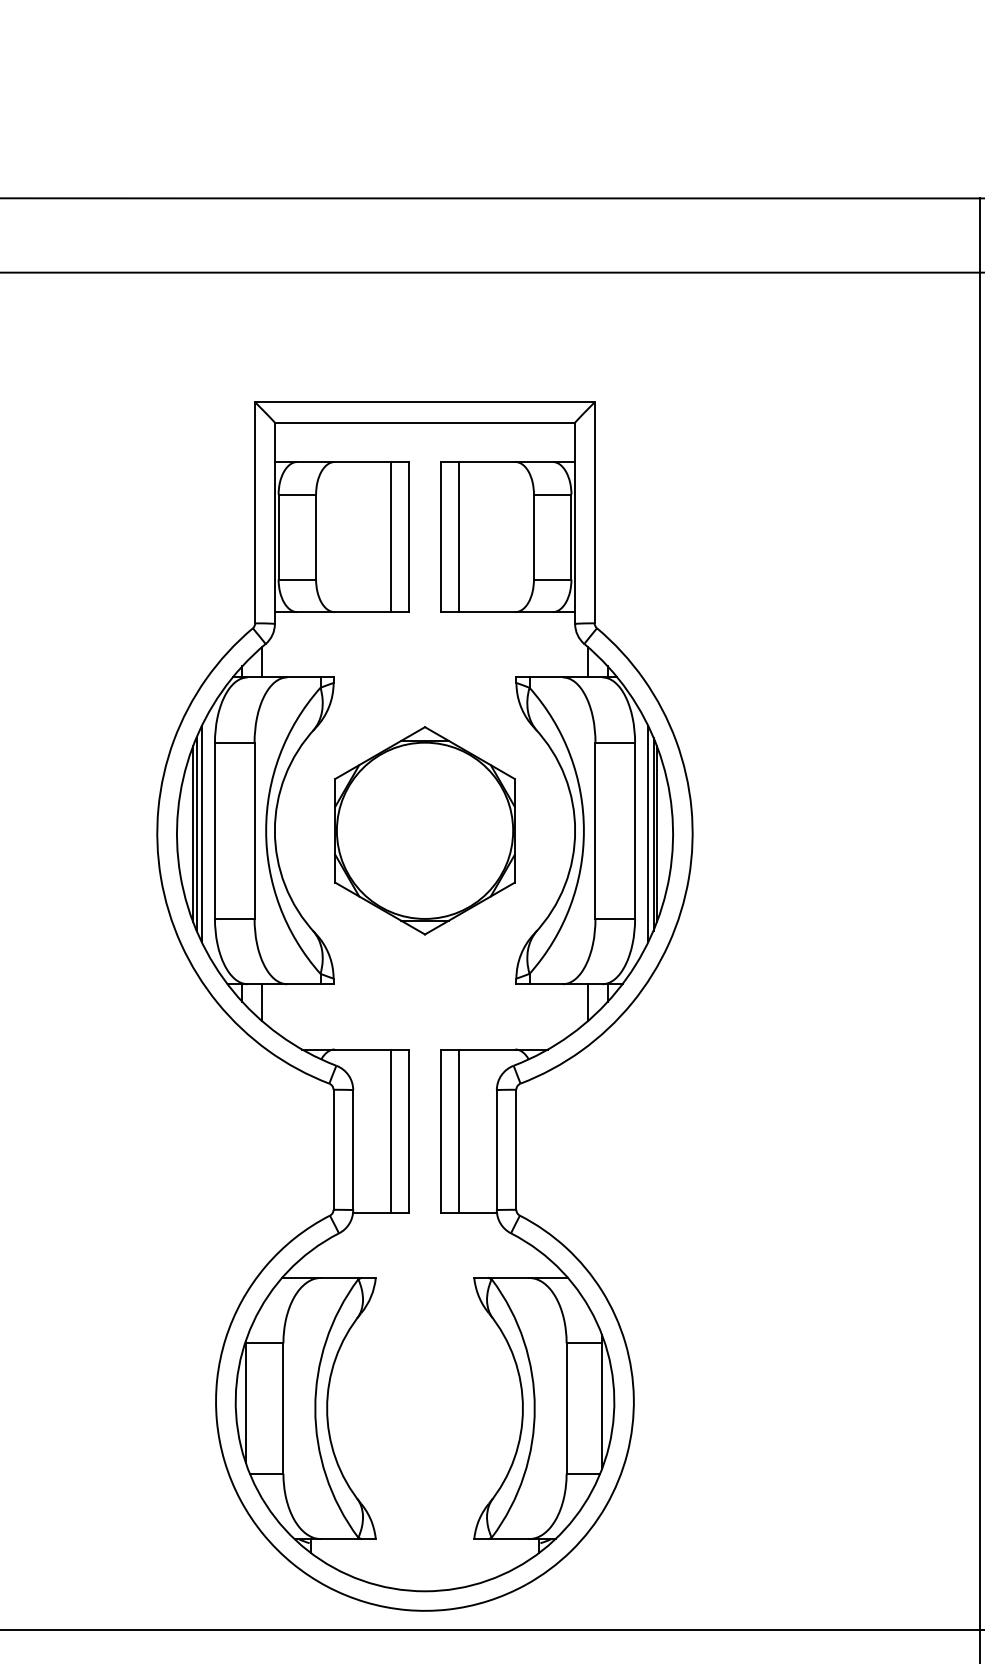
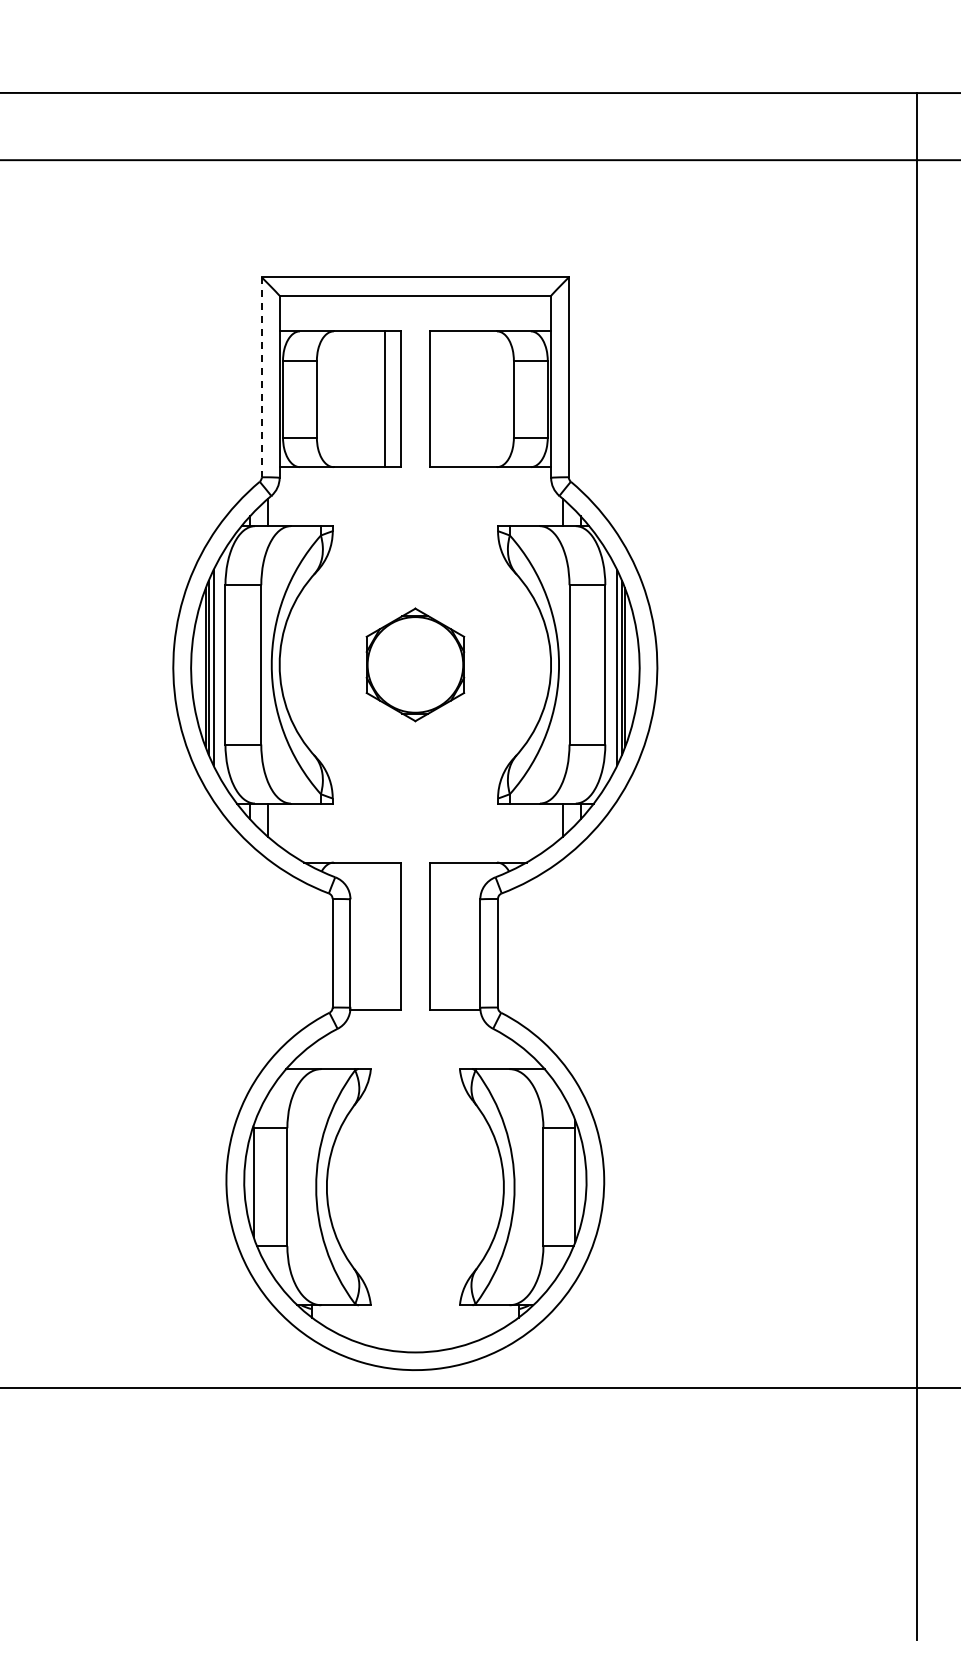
line: (254, 512) -> (261, 377), solid -> dashed
line: (459, 537) -> (446, 399), removed
part: (425, 830) -> (415, 664), size x0.6
line: (390, 1131) -> (384, 936), removed
line: (459, 1131) -> (446, 936), removed

